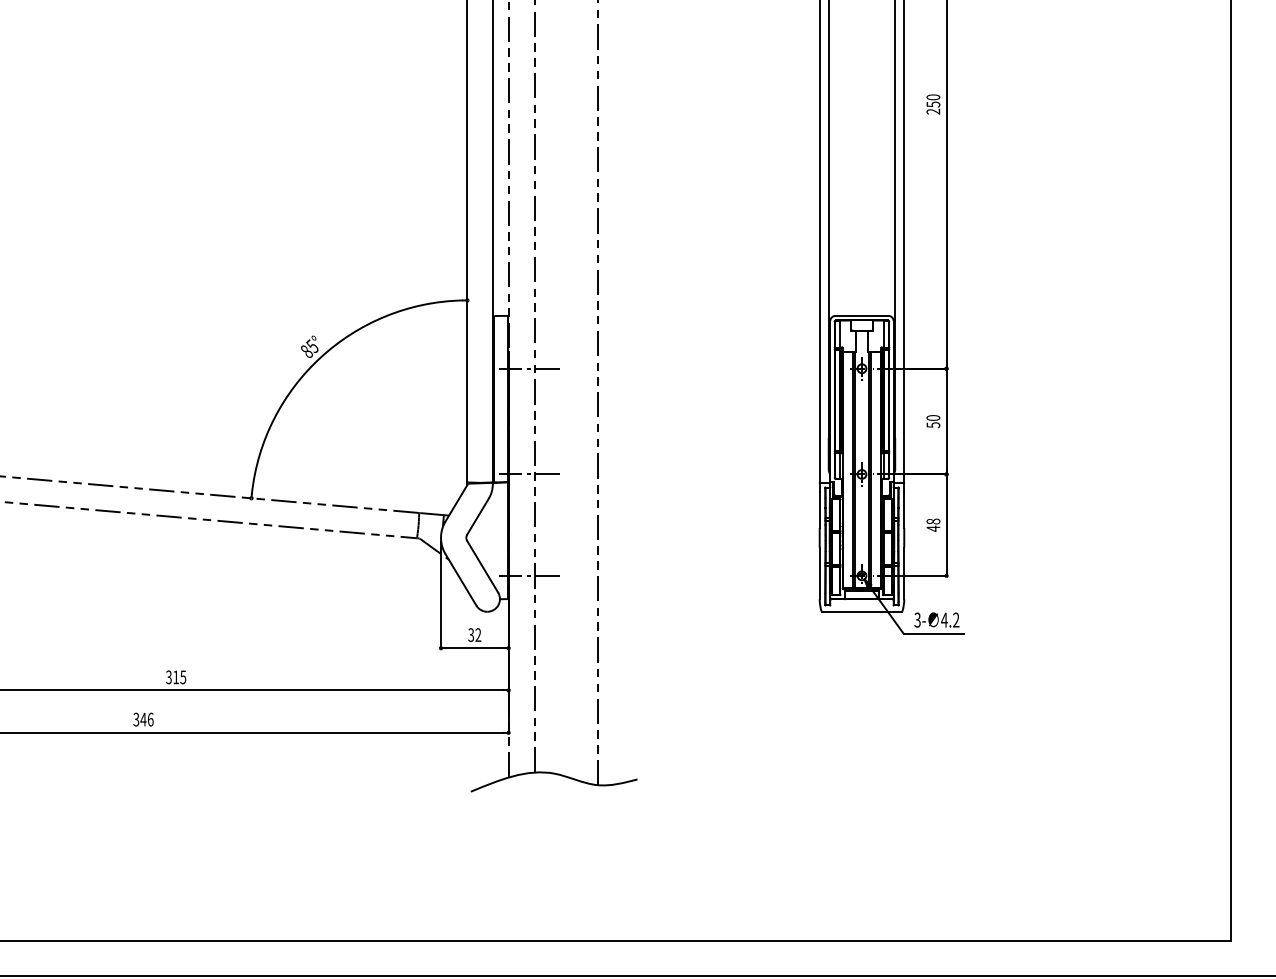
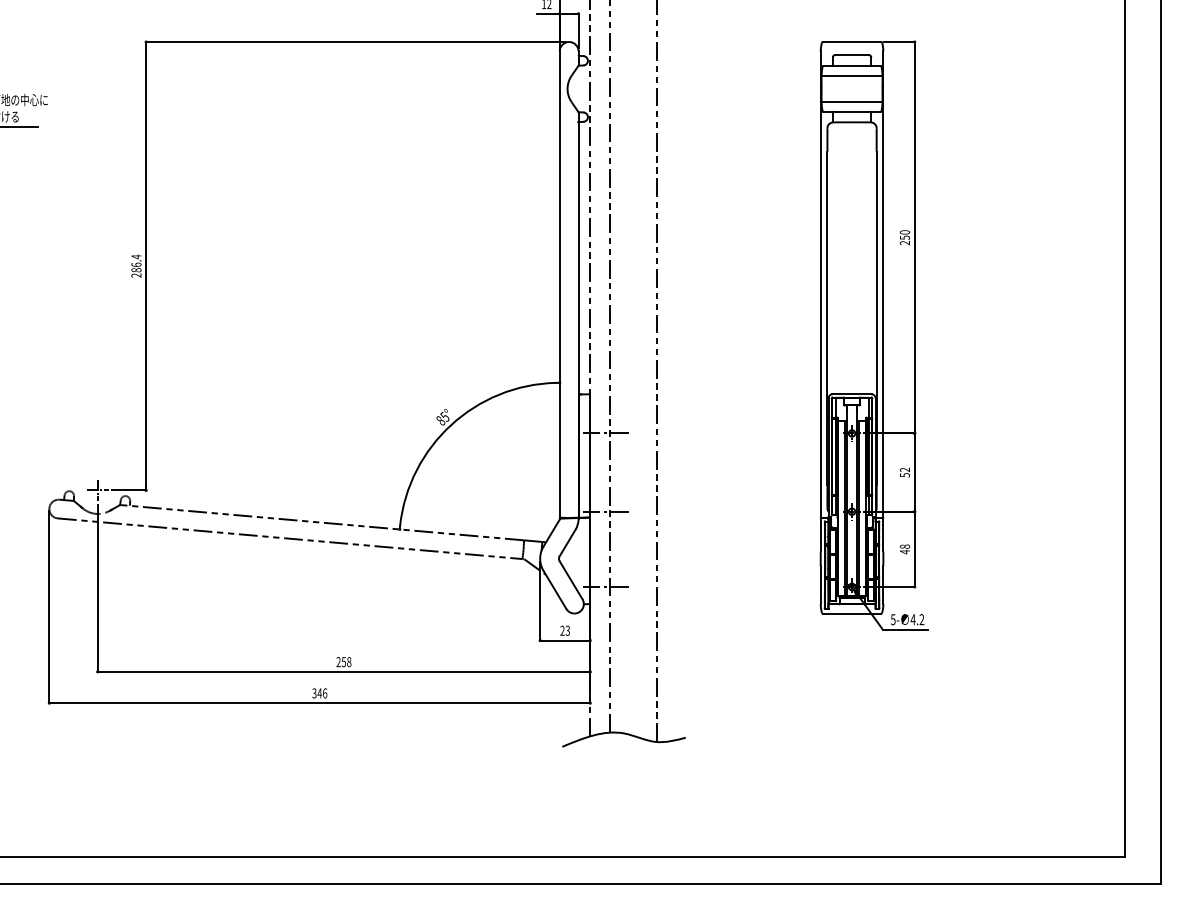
text: (932, 417) -> (904, 469), 50 -> 52
text: (917, 618) -> (893, 618), 3- -> 5-
text: (473, 636) -> (564, 631), 32 -> 23
text: (175, 677) -> (343, 662), 315 -> 258

